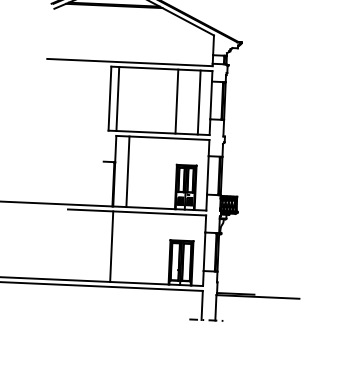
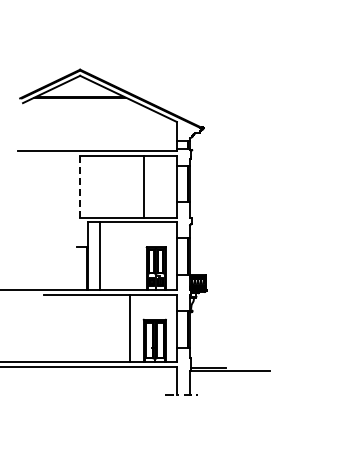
line: (109, 98) -> (79, 186), solid -> dashed
line: (117, 98) -> (87, 186), removed
line: (199, 102) -> (165, 186), removed
line: (111, 246) -> (129, 328), moved

